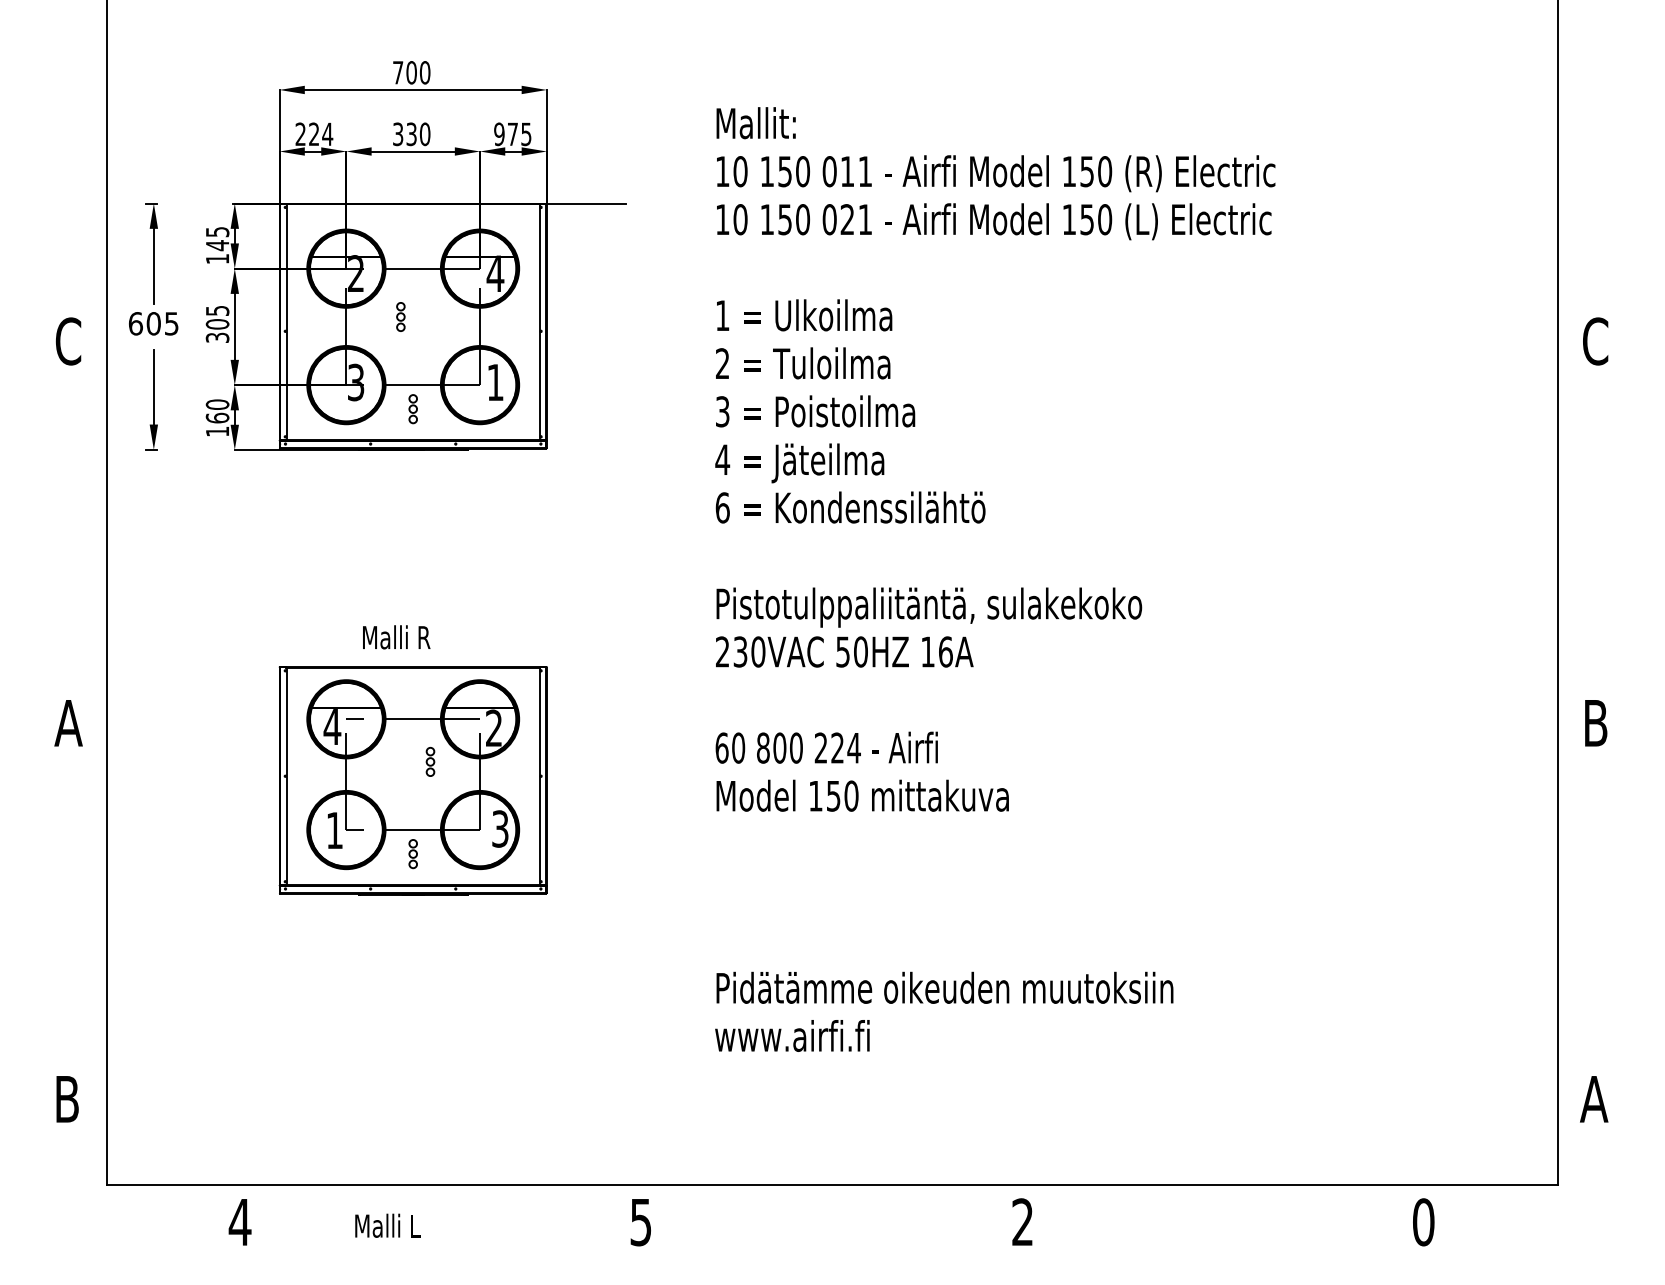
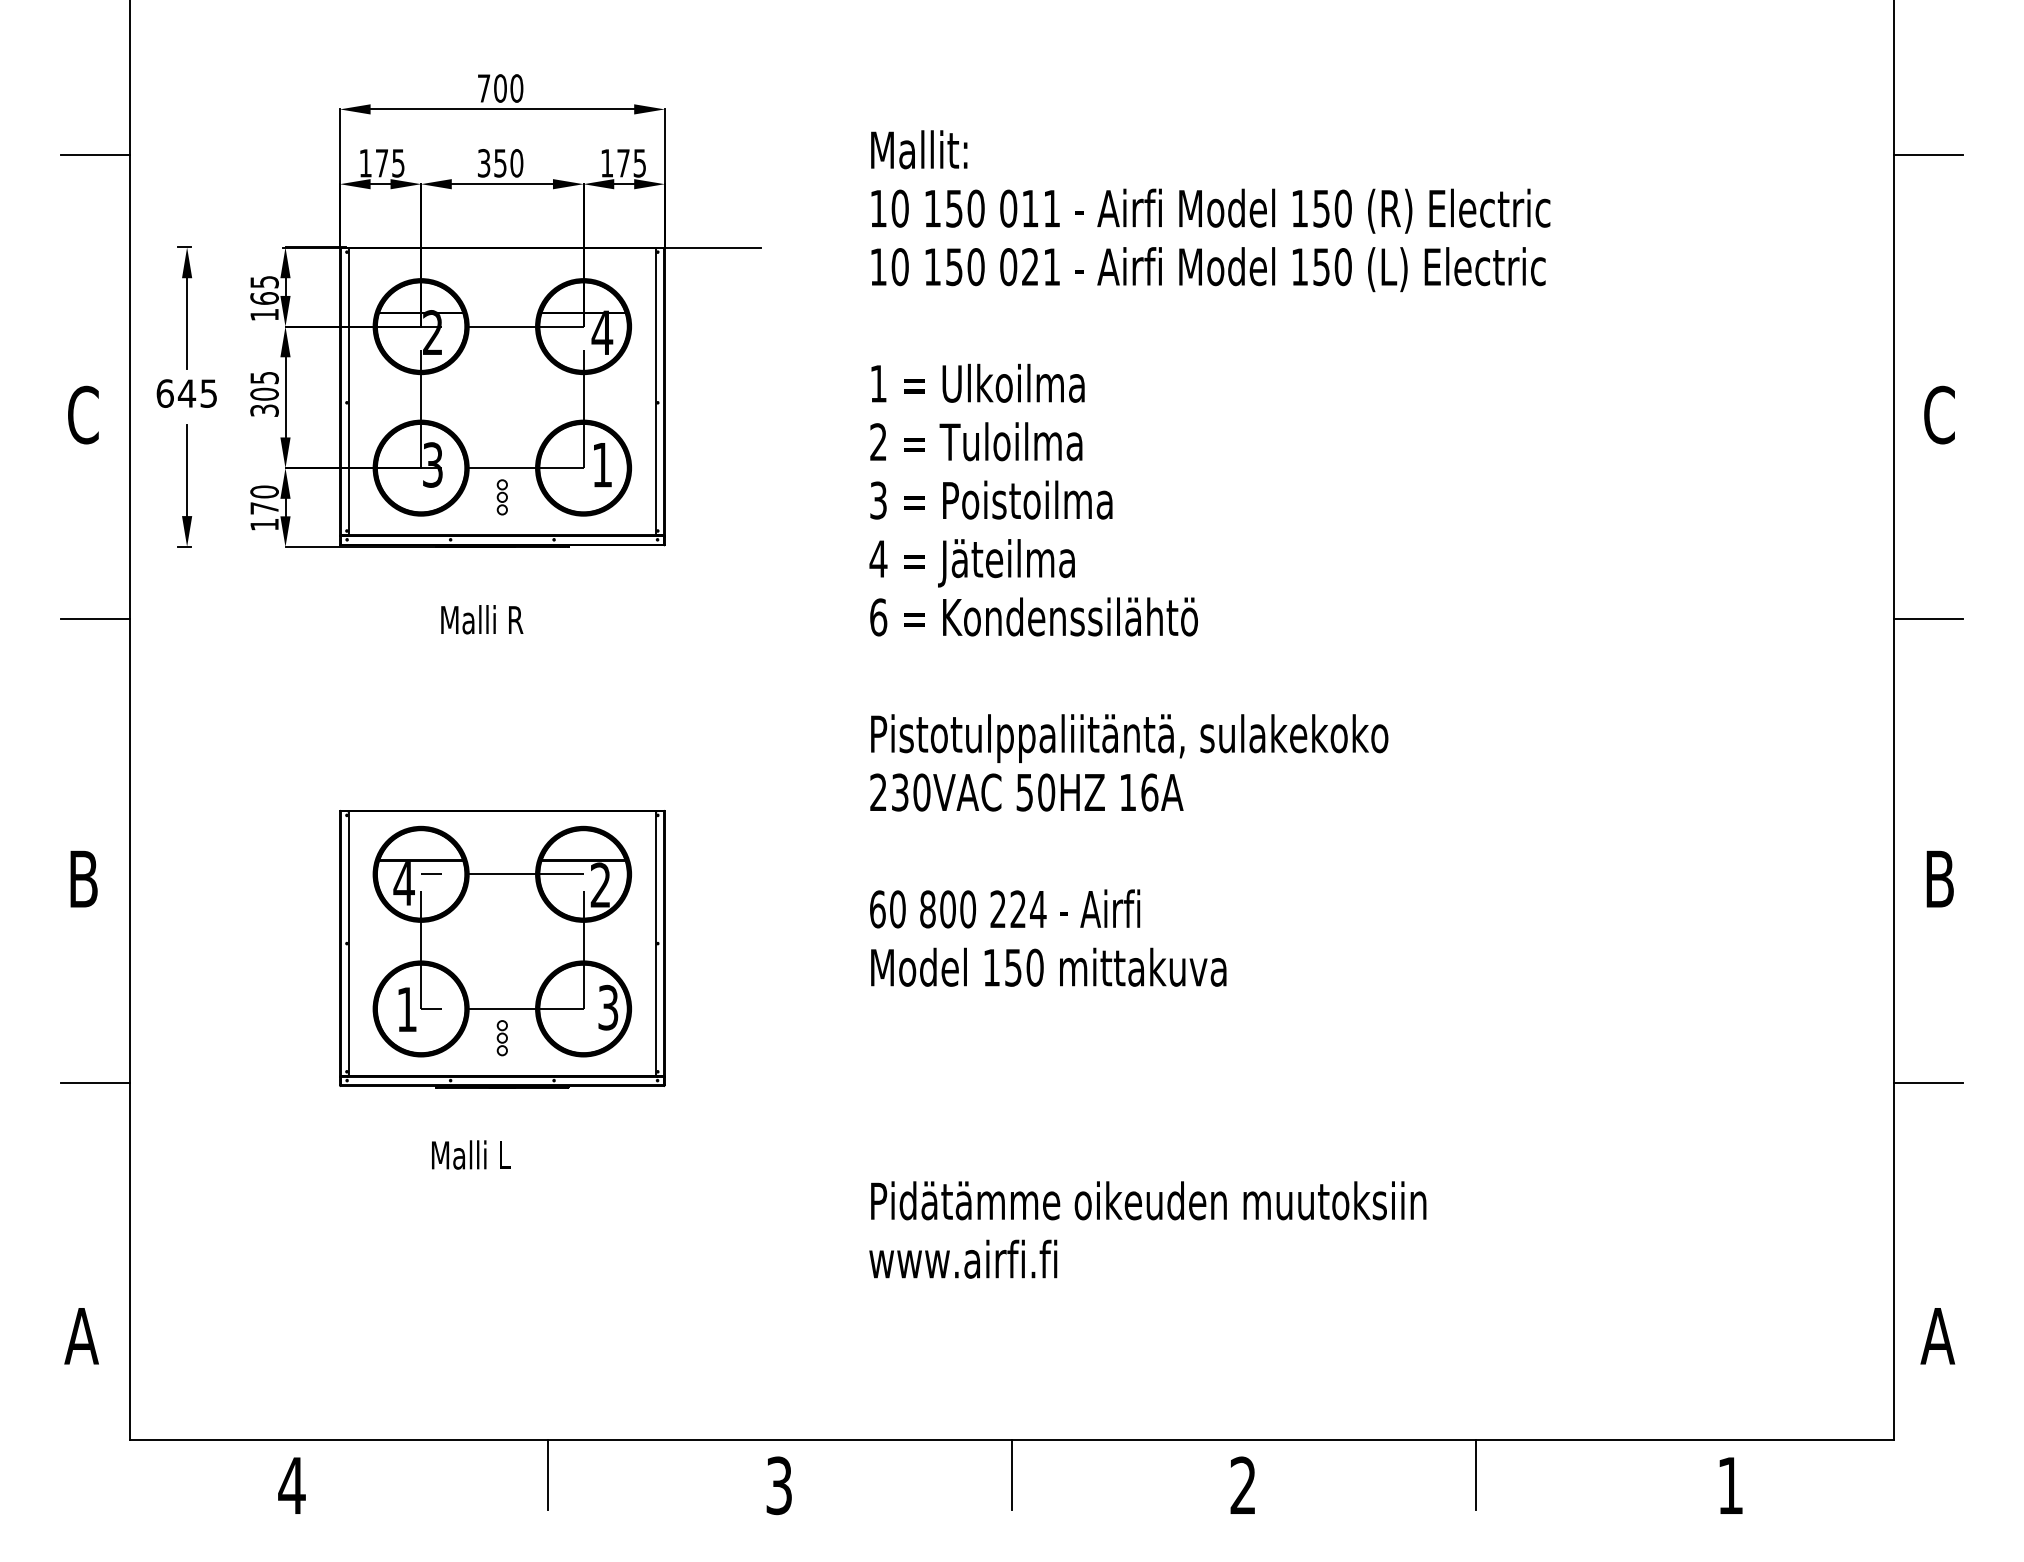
line: (78, 127) -> (95, 154), added
line: (1586, 127) -> (1928, 154), added
text: (411, 133) -> (500, 162), 330 -> 350
text: (314, 134) -> (382, 163), 224 -> 175
text: (498, 134) -> (606, 163), 975 -> 175
text: (217, 245) -> (264, 298), 145 -> 165
part: (400, 317) -> (486, 385), removed
text: (153, 323) -> (186, 393), 605 -> 645
text: (217, 417) -> (264, 507), 160 -> 170
line: (78, 508) -> (95, 618), added
line: (1586, 508) -> (1928, 618), added
text: (396, 637) -> (482, 619), moved
text: (68, 722) -> (83, 878), A -> B
part: (429, 762) -> (522, 926), removed
line: (78, 890) -> (95, 1082), added
line: (1586, 890) -> (1928, 1082), added
text: (66, 1099) -> (81, 1336), B -> A
line: (450, 1213) -> (547, 1474), added
line: (832, 1213) -> (1012, 1474), added
line: (1214, 1213) -> (1476, 1474), added
text: (641, 1222) -> (779, 1485), 5 -> 3
text: (1423, 1222) -> (1730, 1485), 0 -> 1
text: (387, 1225) -> (471, 1154), moved

